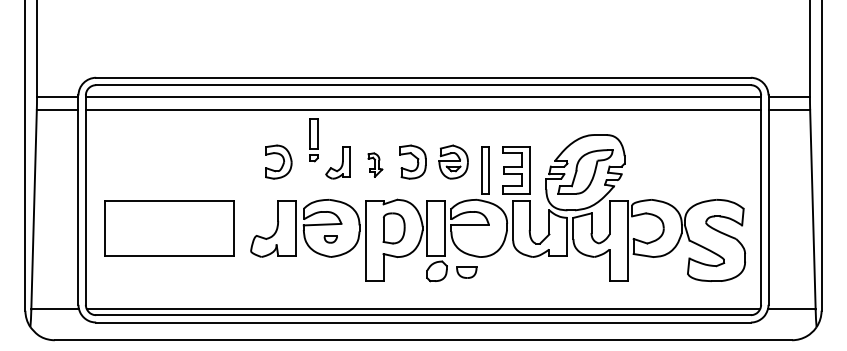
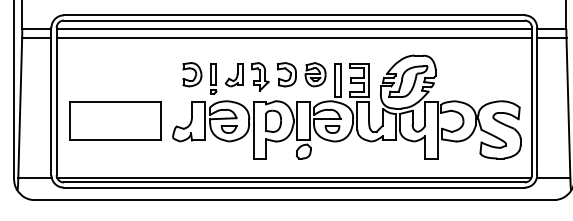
part: (313, 140) -> (213, 79), moved
part: (375, 164) -> (260, 76), size x1.67
part: (330, 239) -> (228, 129), size x1.67
part: (466, 272) -> (332, 129), moved

